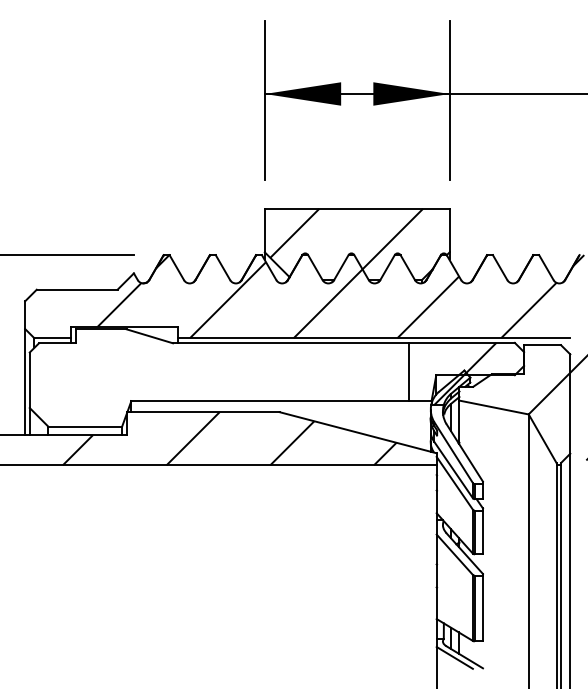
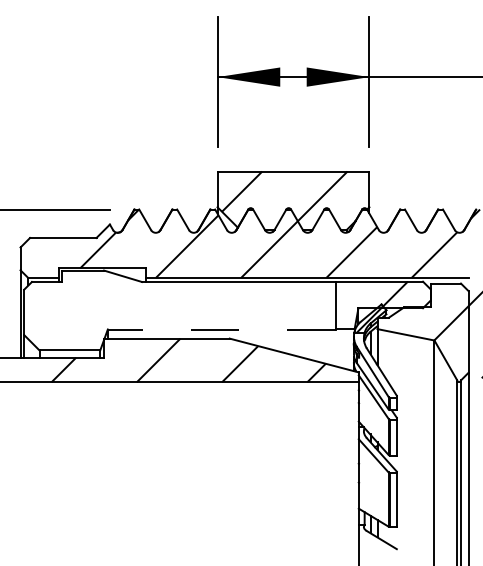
line: (269, 401) -> (221, 329), solid -> dashed
line: (454, 657) -> (373, 540), removed

